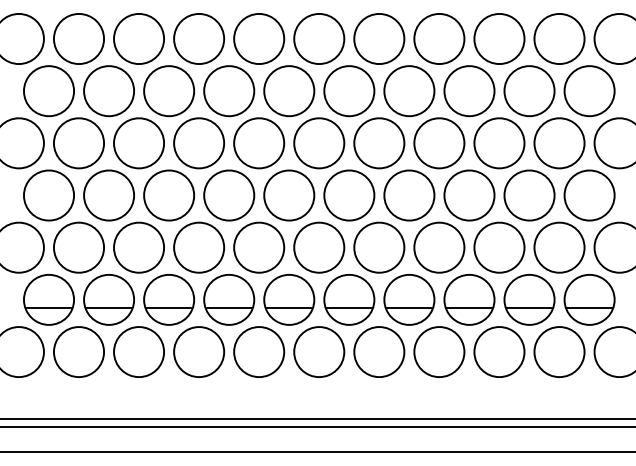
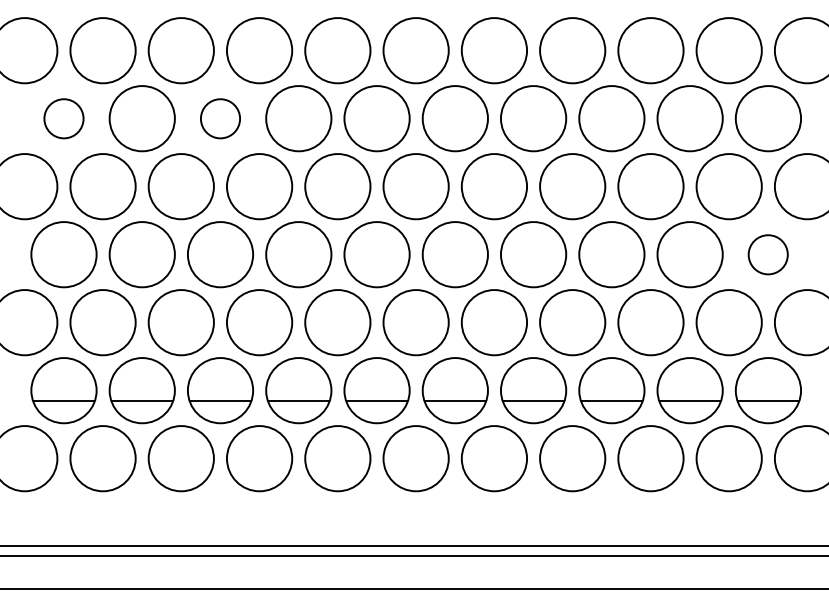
part: (48, 91) -> (63, 118), size x0.6
part: (169, 91) -> (220, 118), size x0.6
part: (588, 195) -> (767, 254), size x0.6

